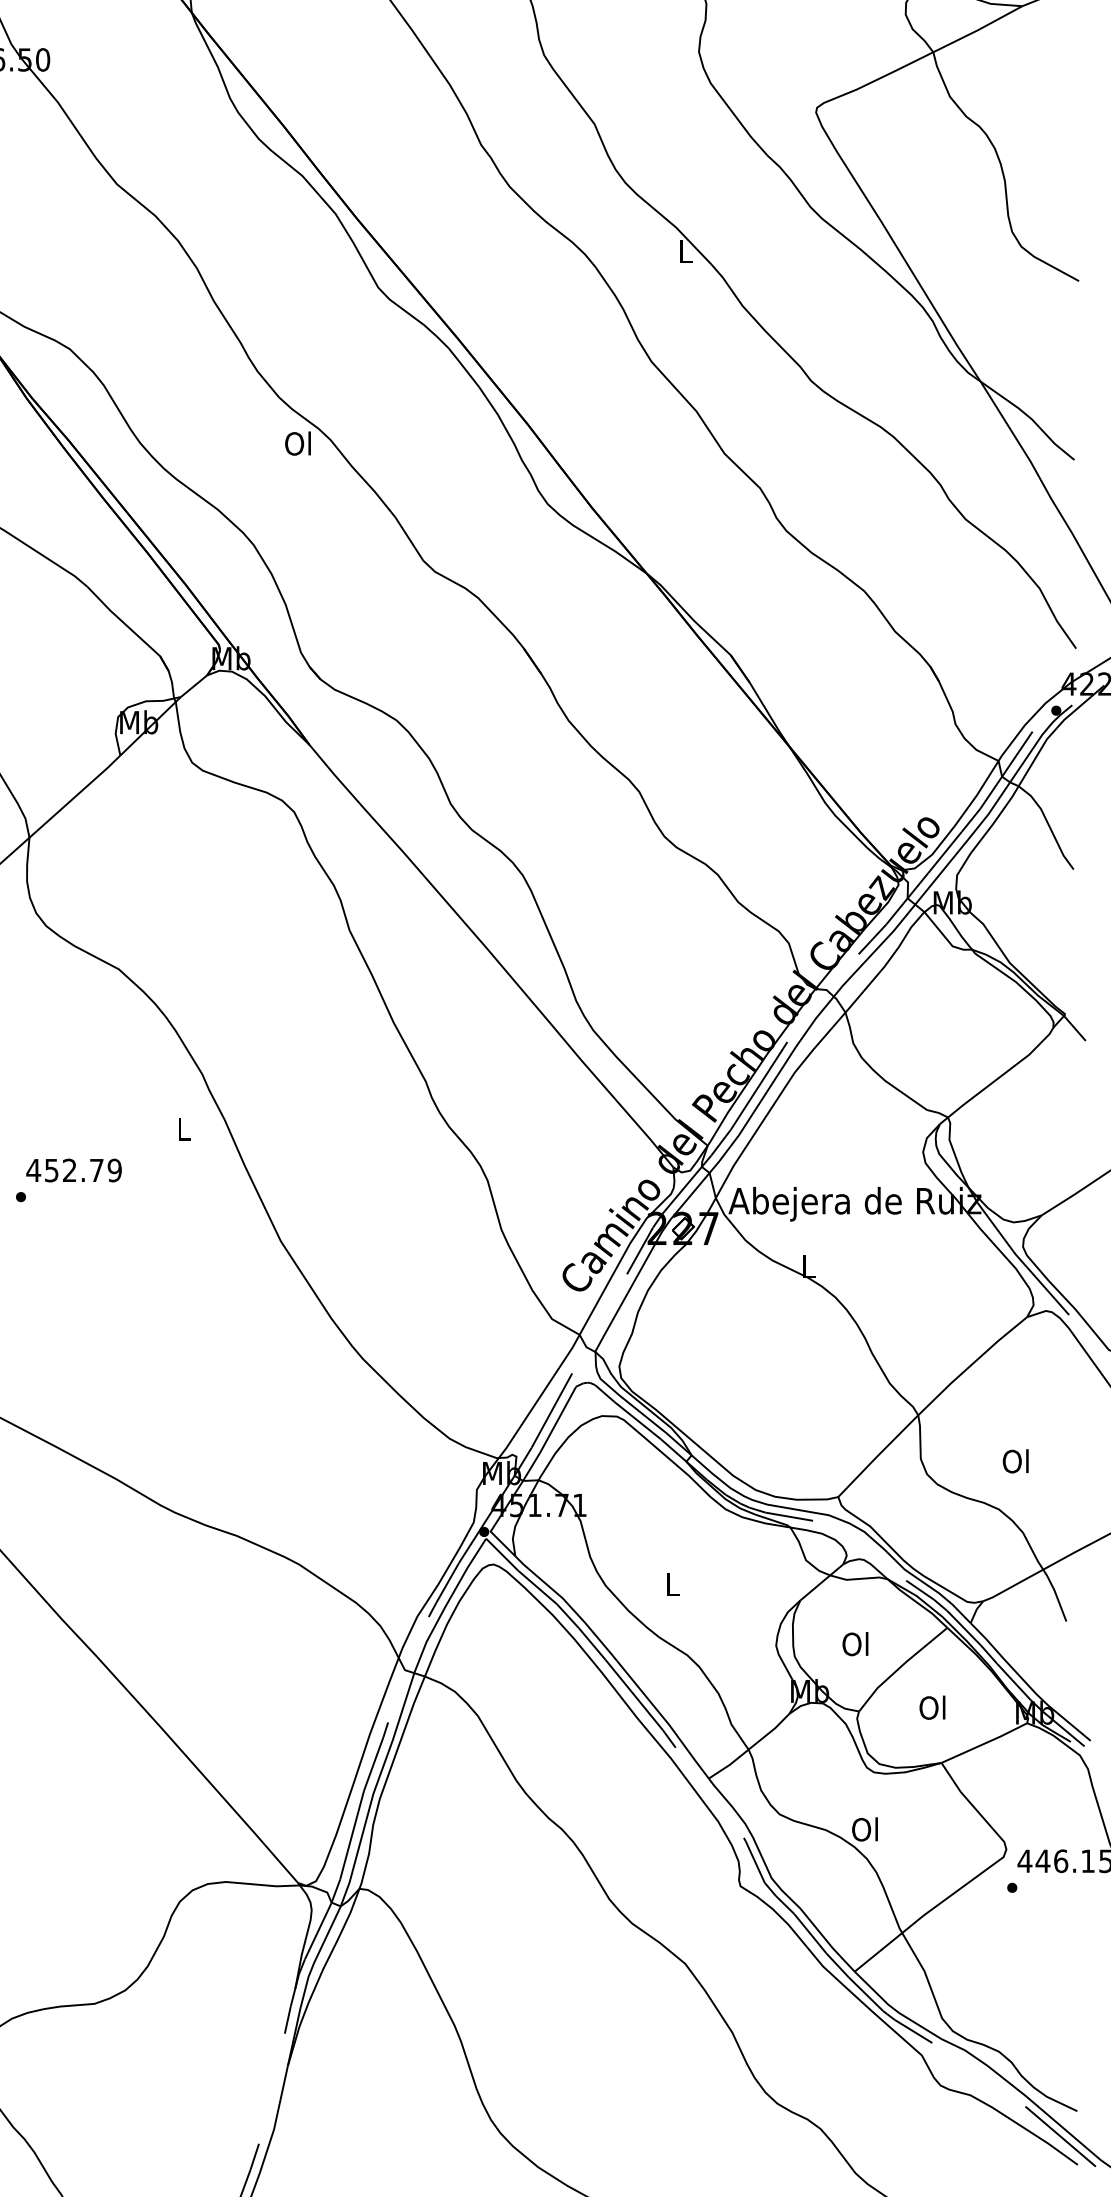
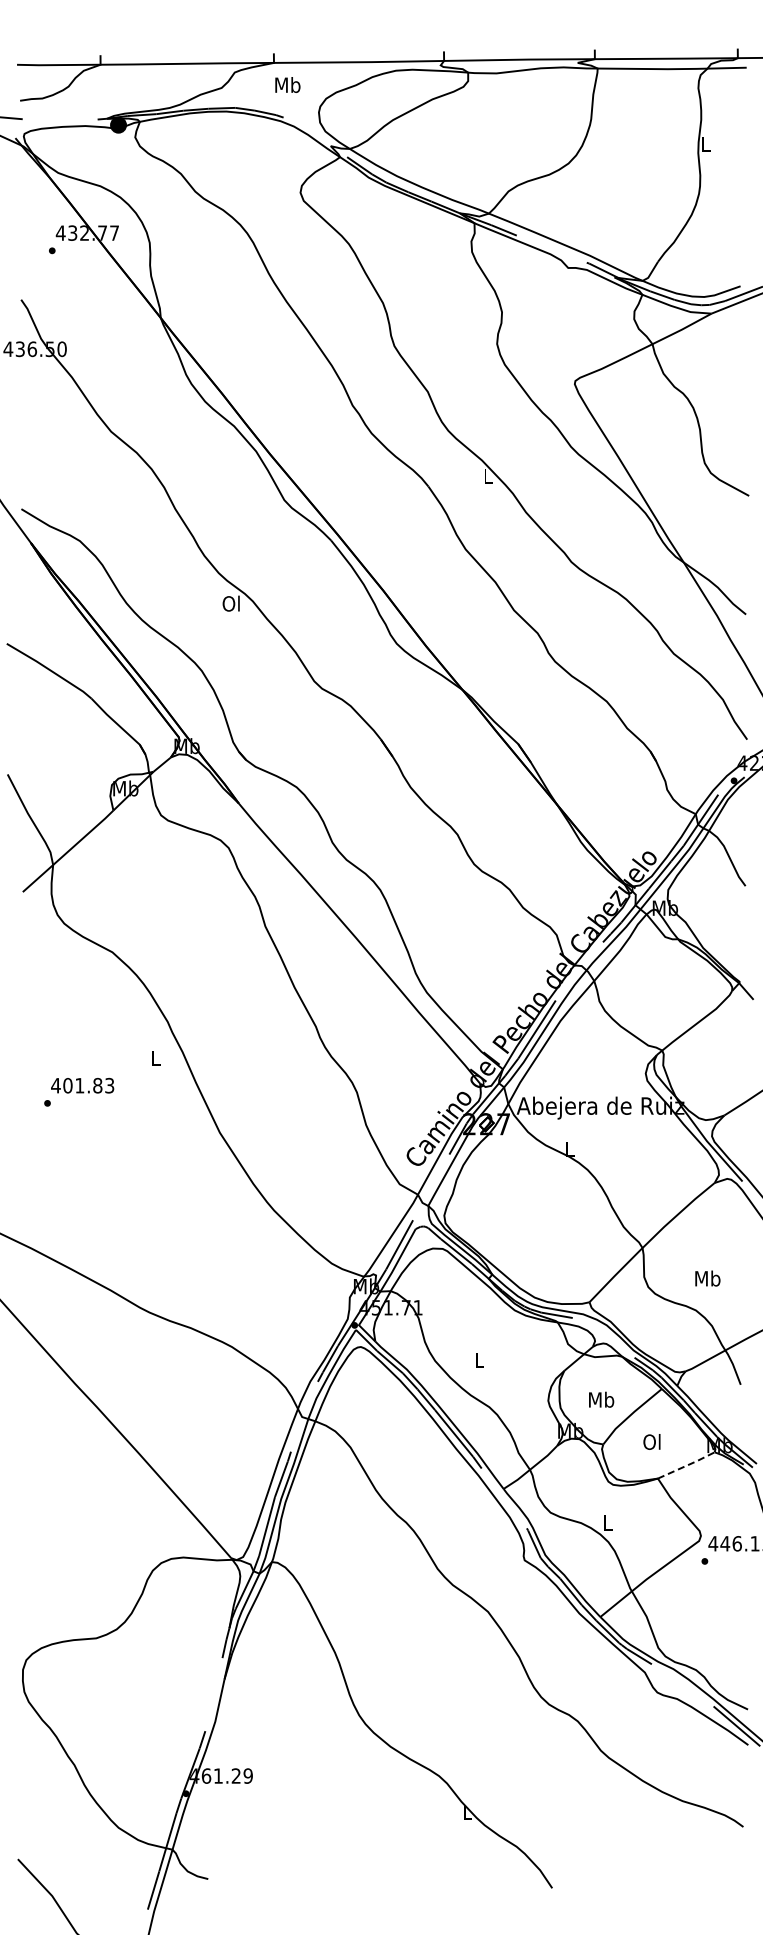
text: (82, 1170) -> (88, 1085), 452.79 -> 401.83
text: (1016, 1461) -> (707, 1278), Ol -> Mb
text: (856, 1643) -> (601, 1399), Ol -> Mb
line: (986, 1743) -> (687, 1465), solid -> dashed
text: (863, 1829) -> (606, 1522), Ol -> L

